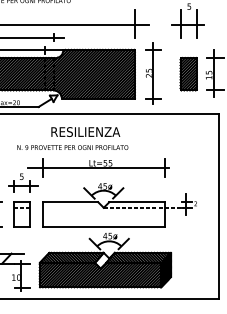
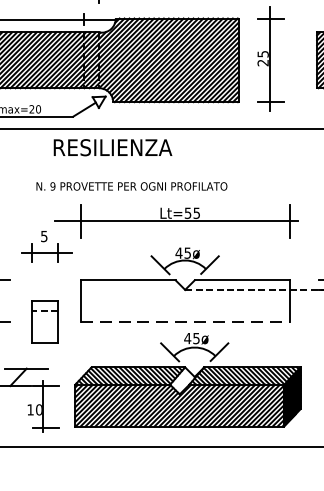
text: (85, 131) -> (112, 146), moved
part: (21, 214) -> (43, 322), moved
line: (103, 226) -> (184, 322), solid -> dashed

